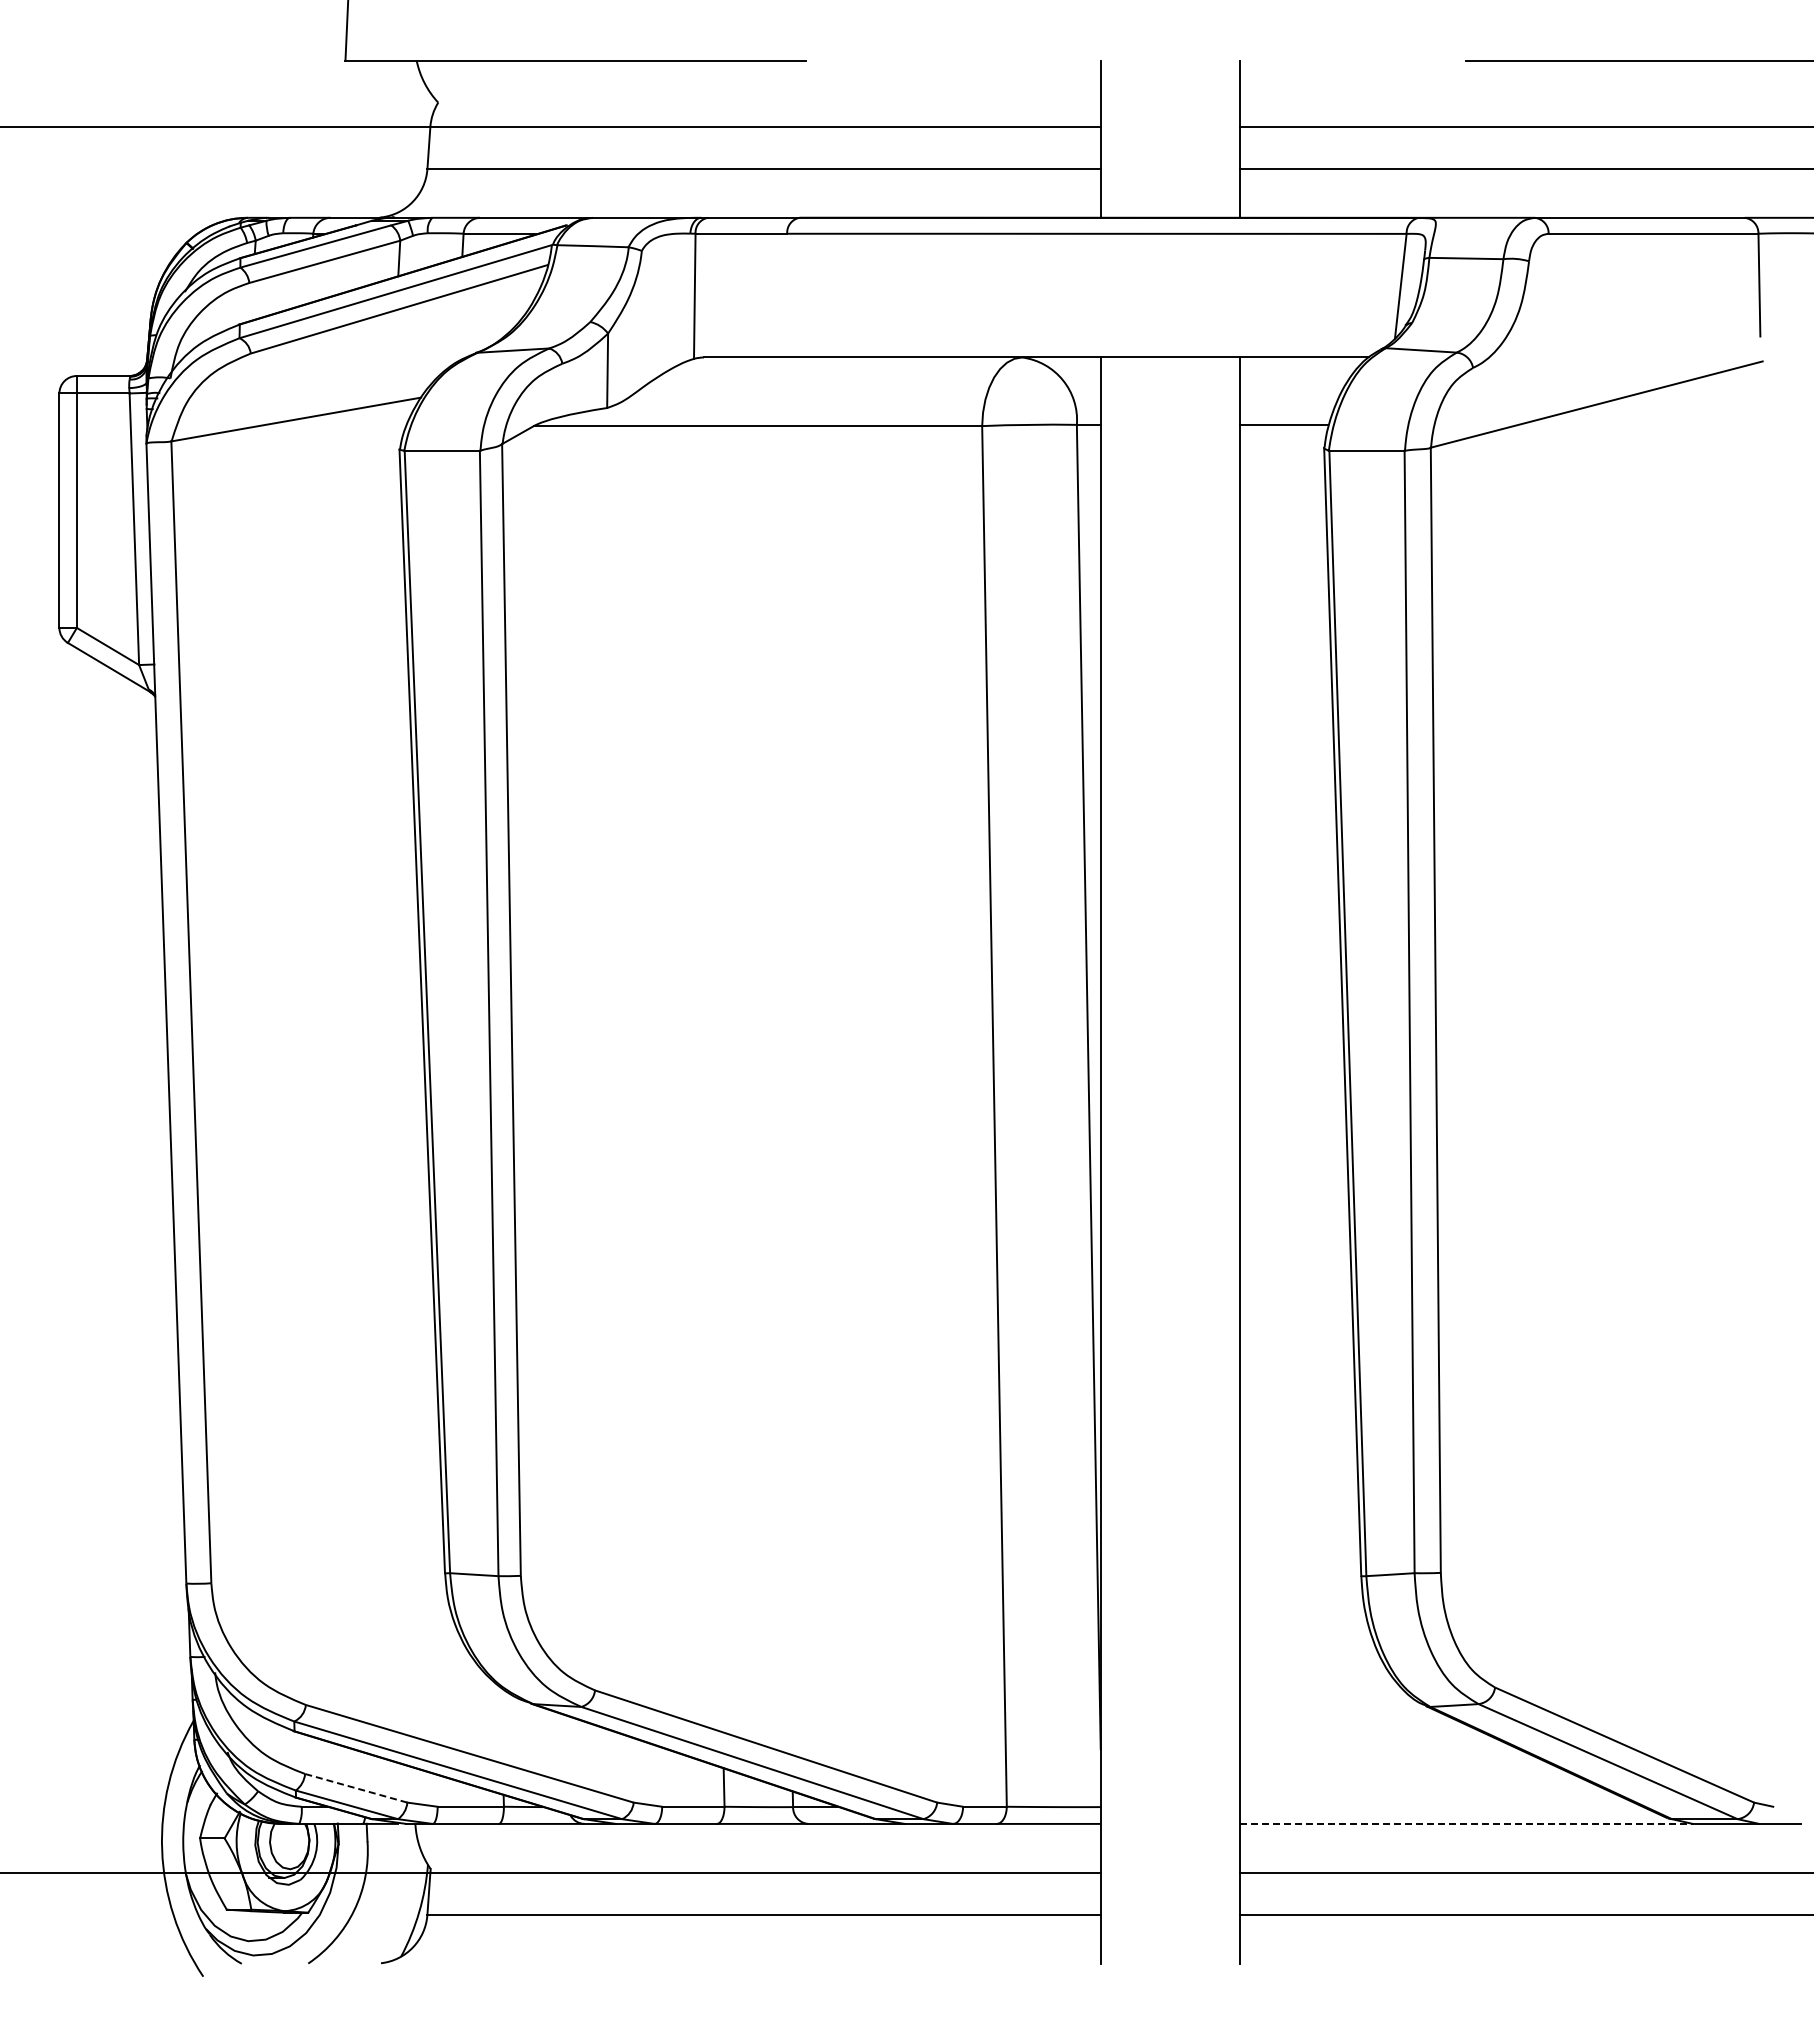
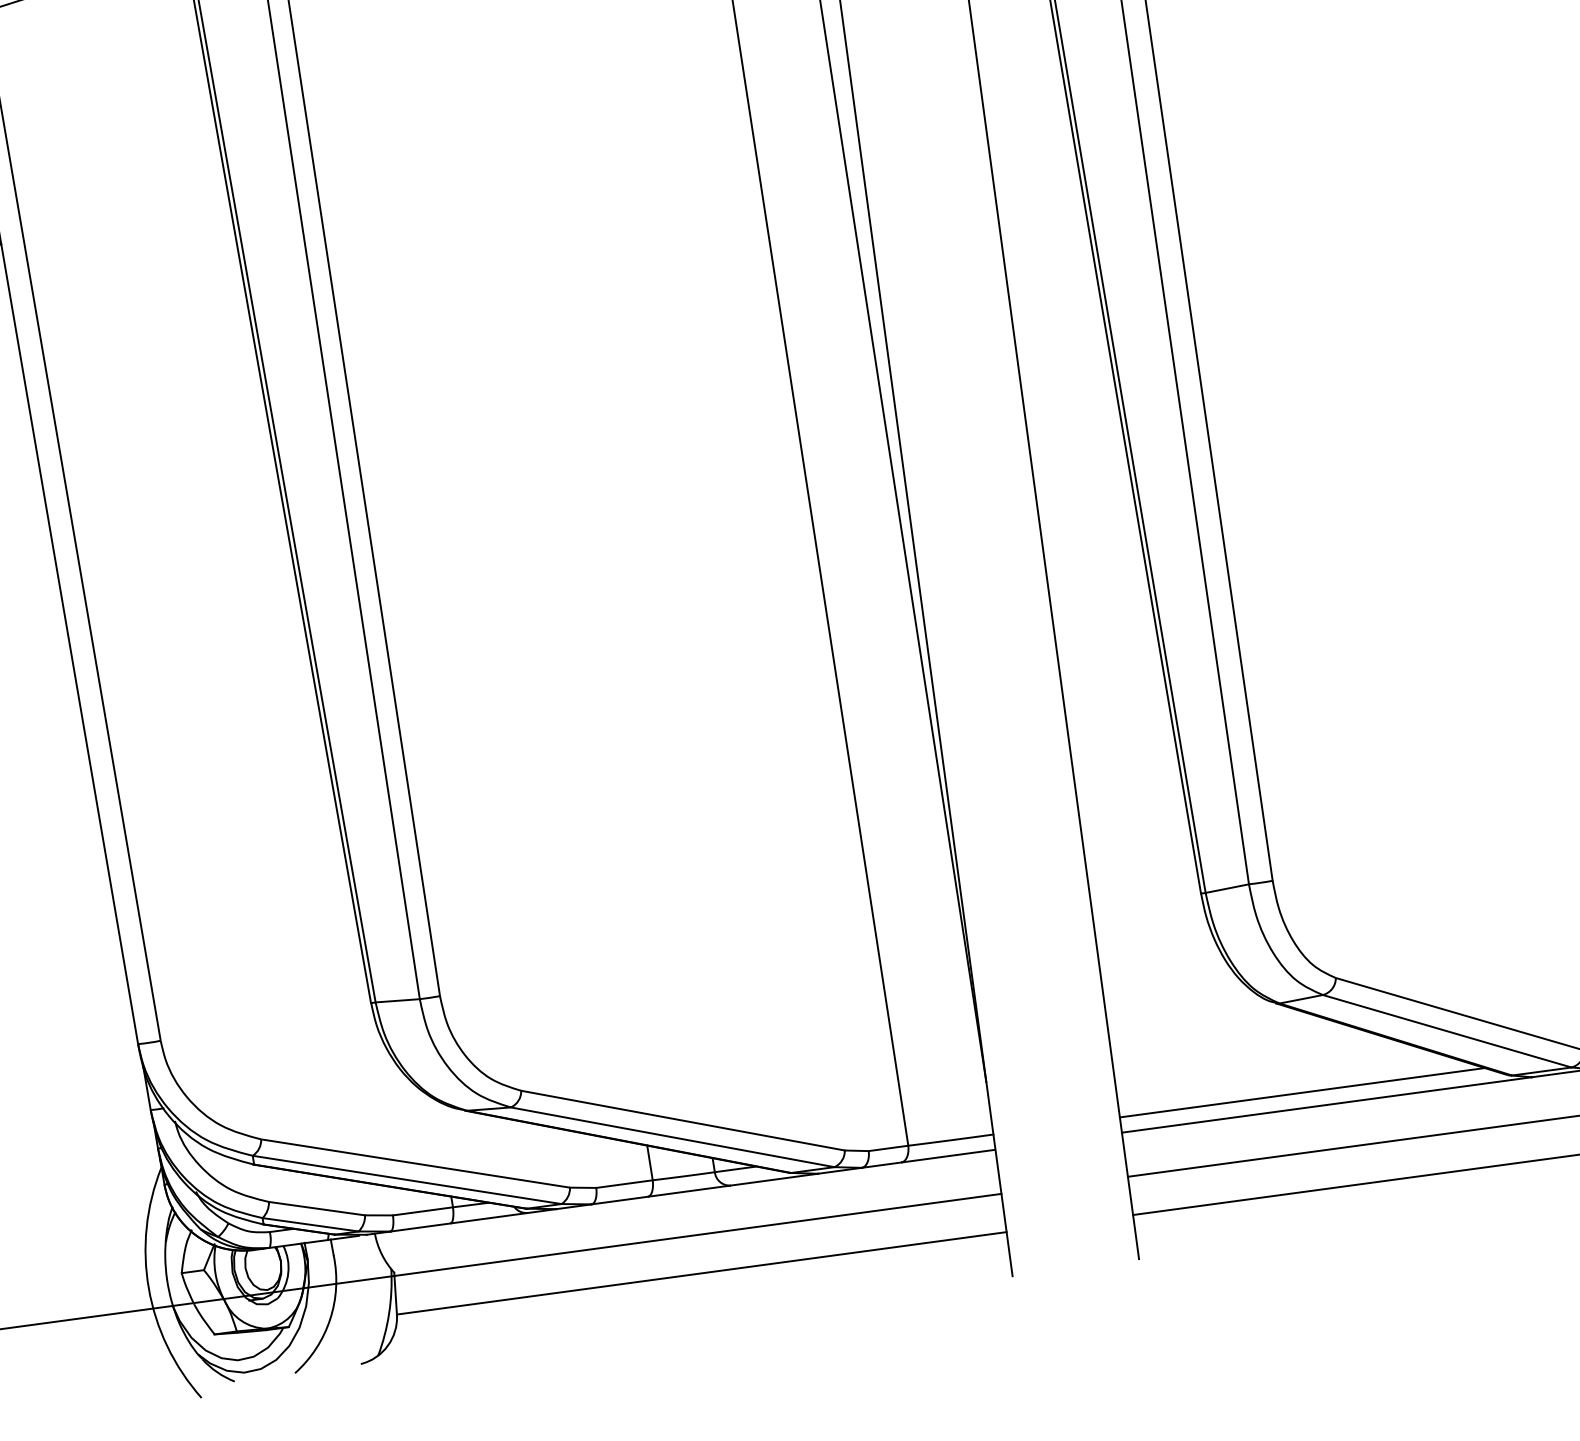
line: (355, 1788) -> (316, 1208), dashed -> solid
line: (1441, 1807) -> (1302, 1093), added
line: (1467, 1823) -> (1327, 1104), dashed -> solid

